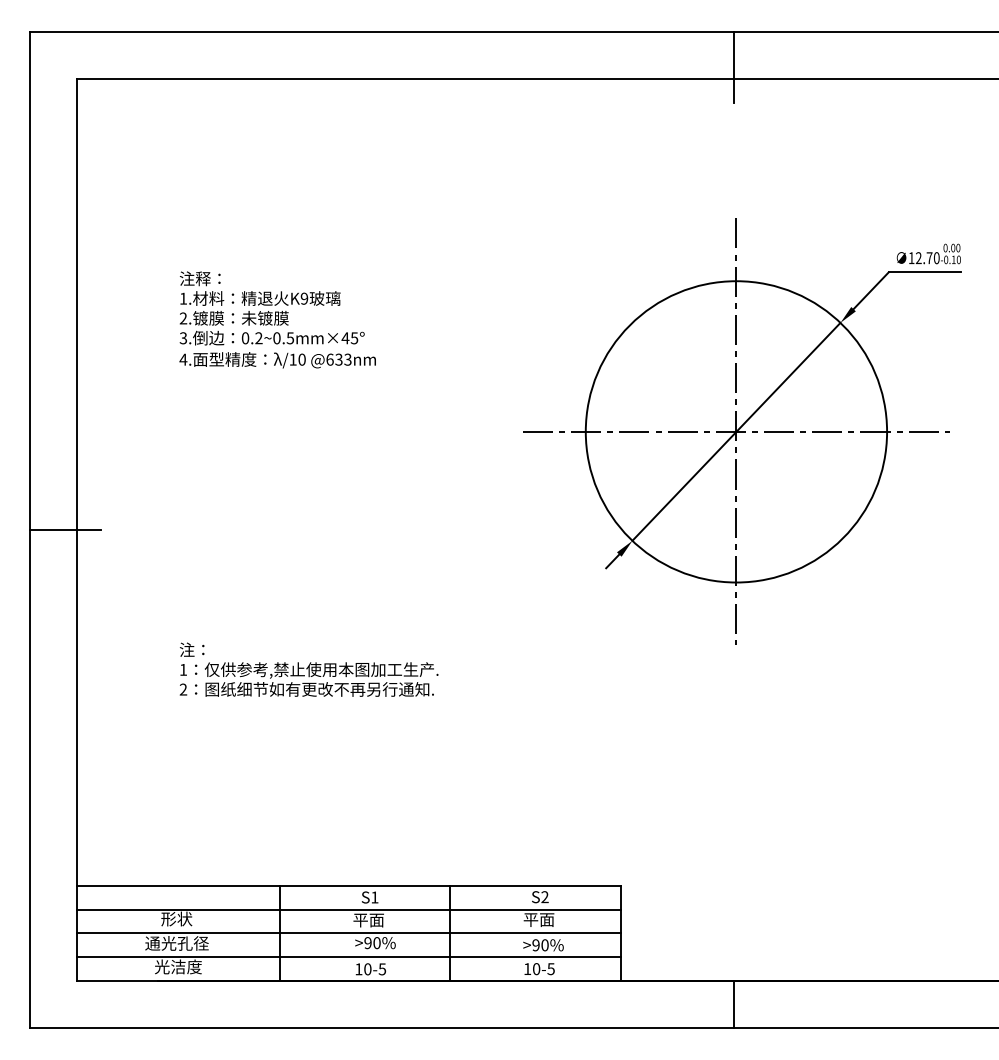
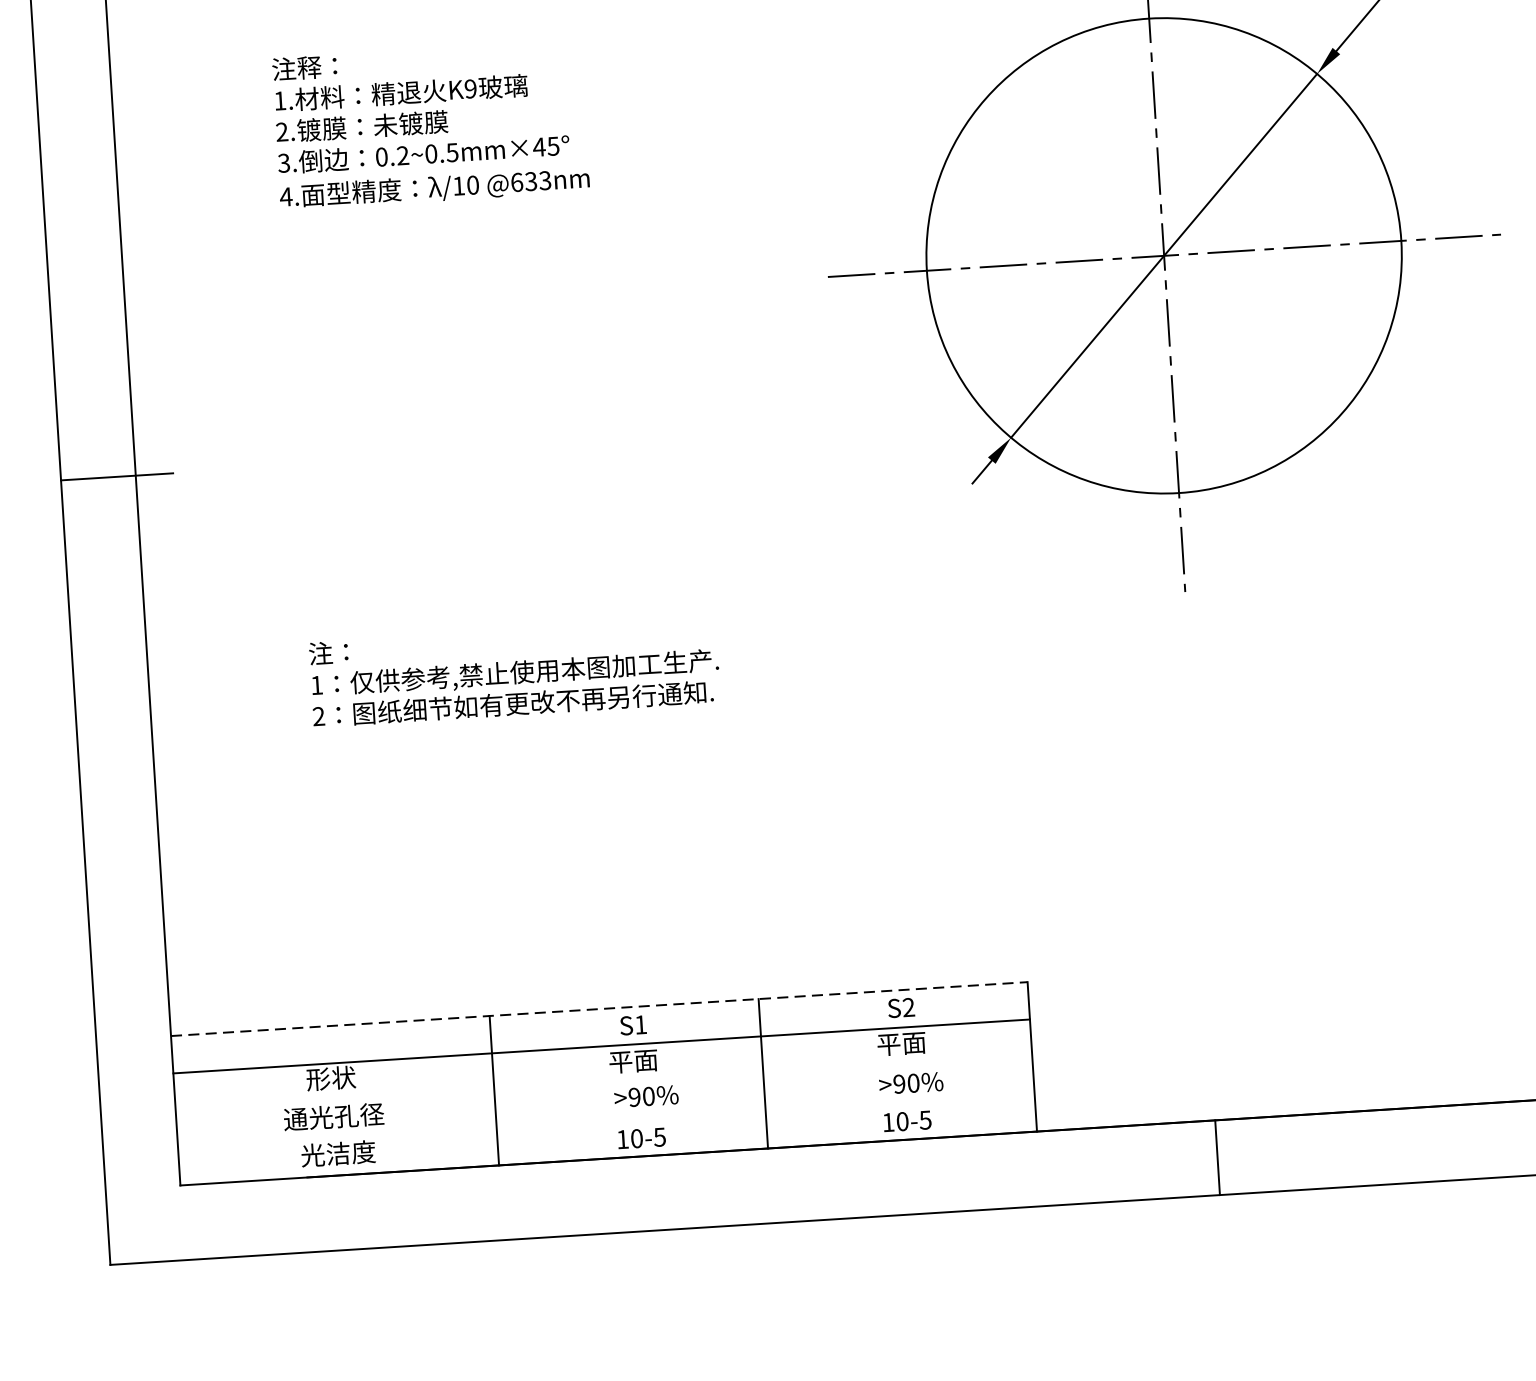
line: (349, 885) -> (599, 1008), solid -> dashed
line: (349, 933) -> (604, 1084), removed
line: (349, 957) -> (606, 1121), removed

